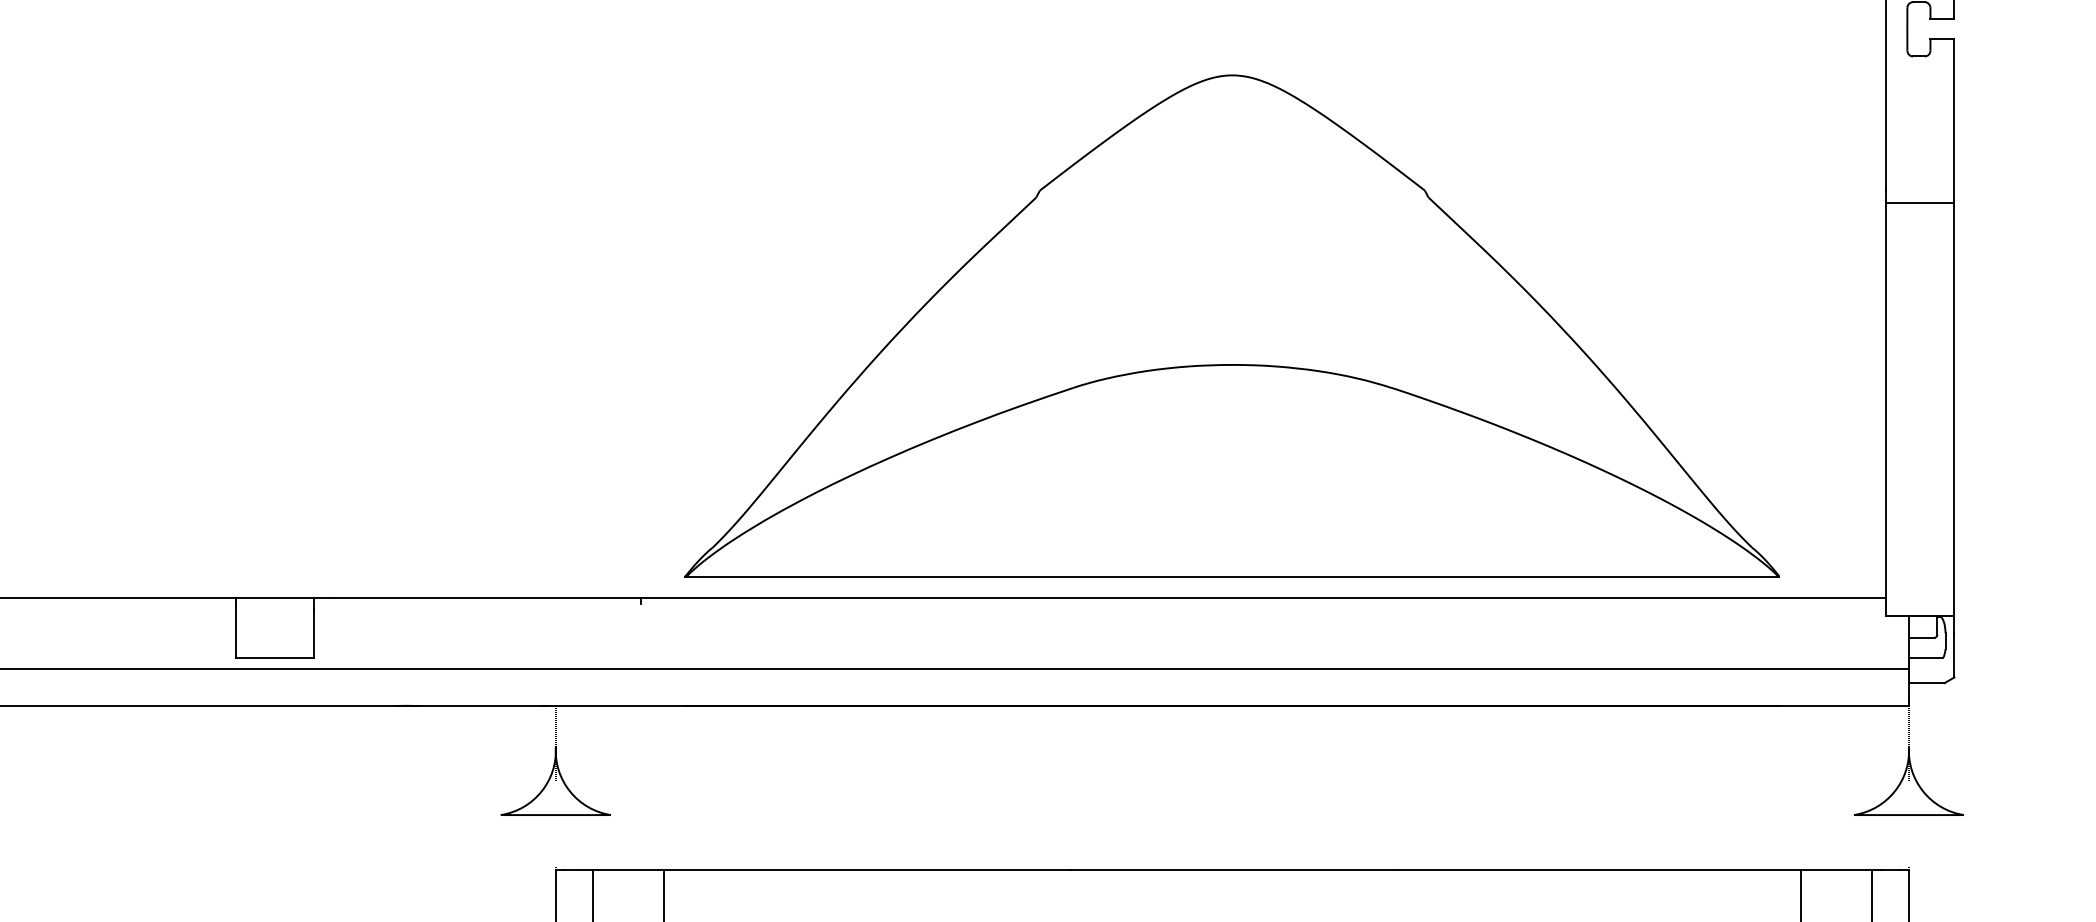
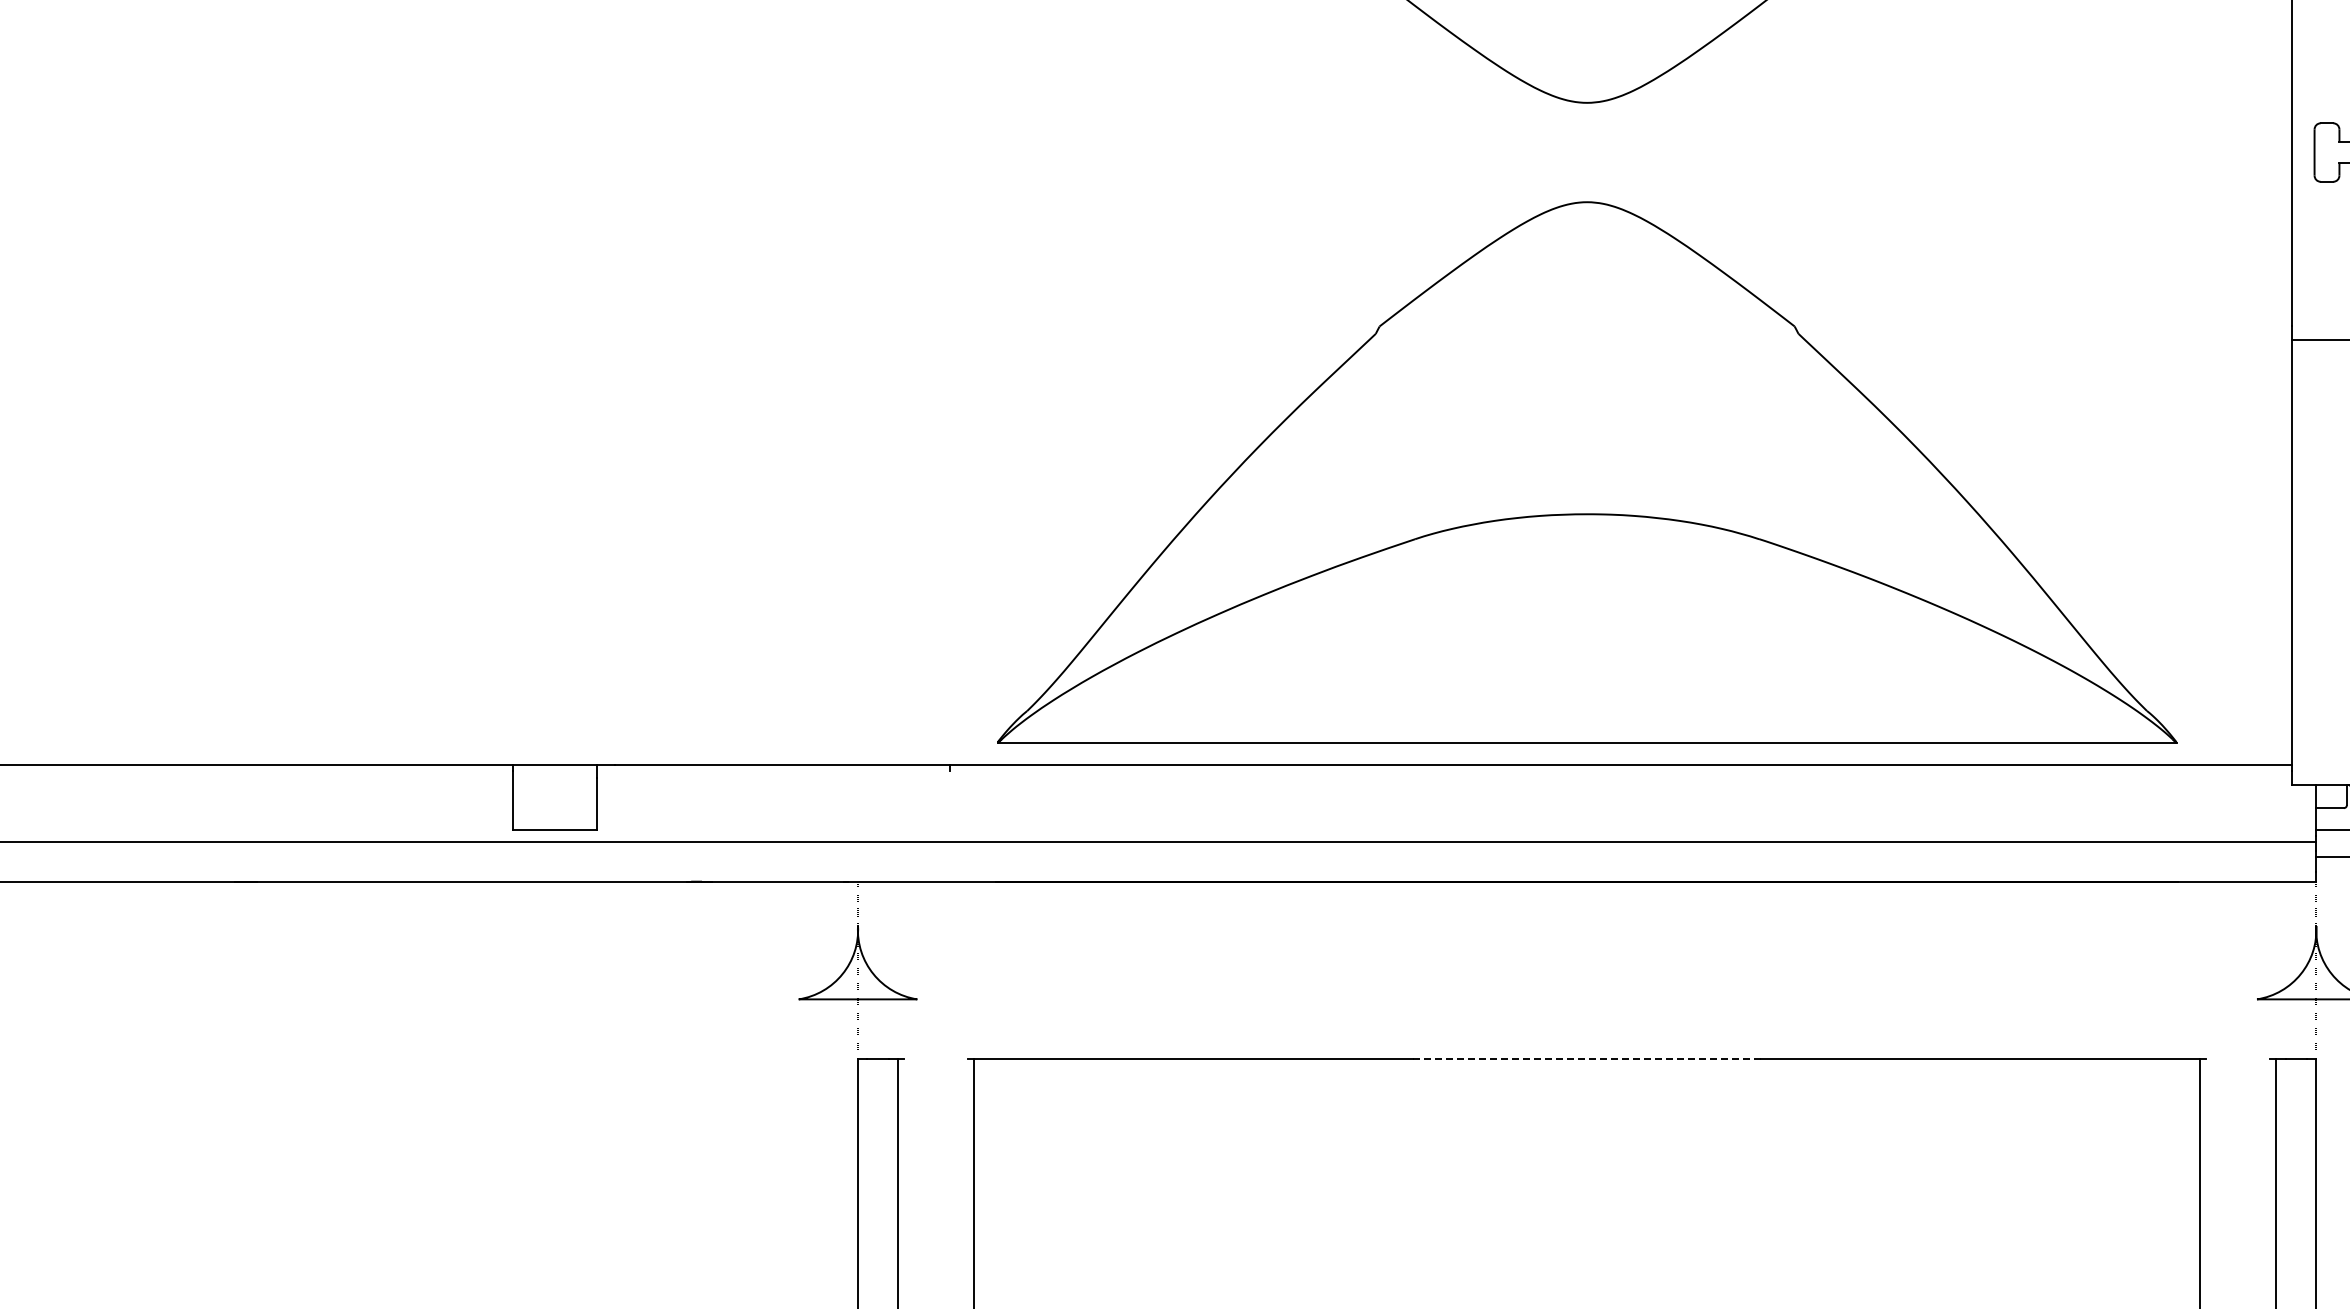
line: (627, 869) -> (935, 1058), removed
line: (1232, 869) -> (1587, 1058), solid -> dashed
line: (1836, 869) -> (2238, 1058), removed

